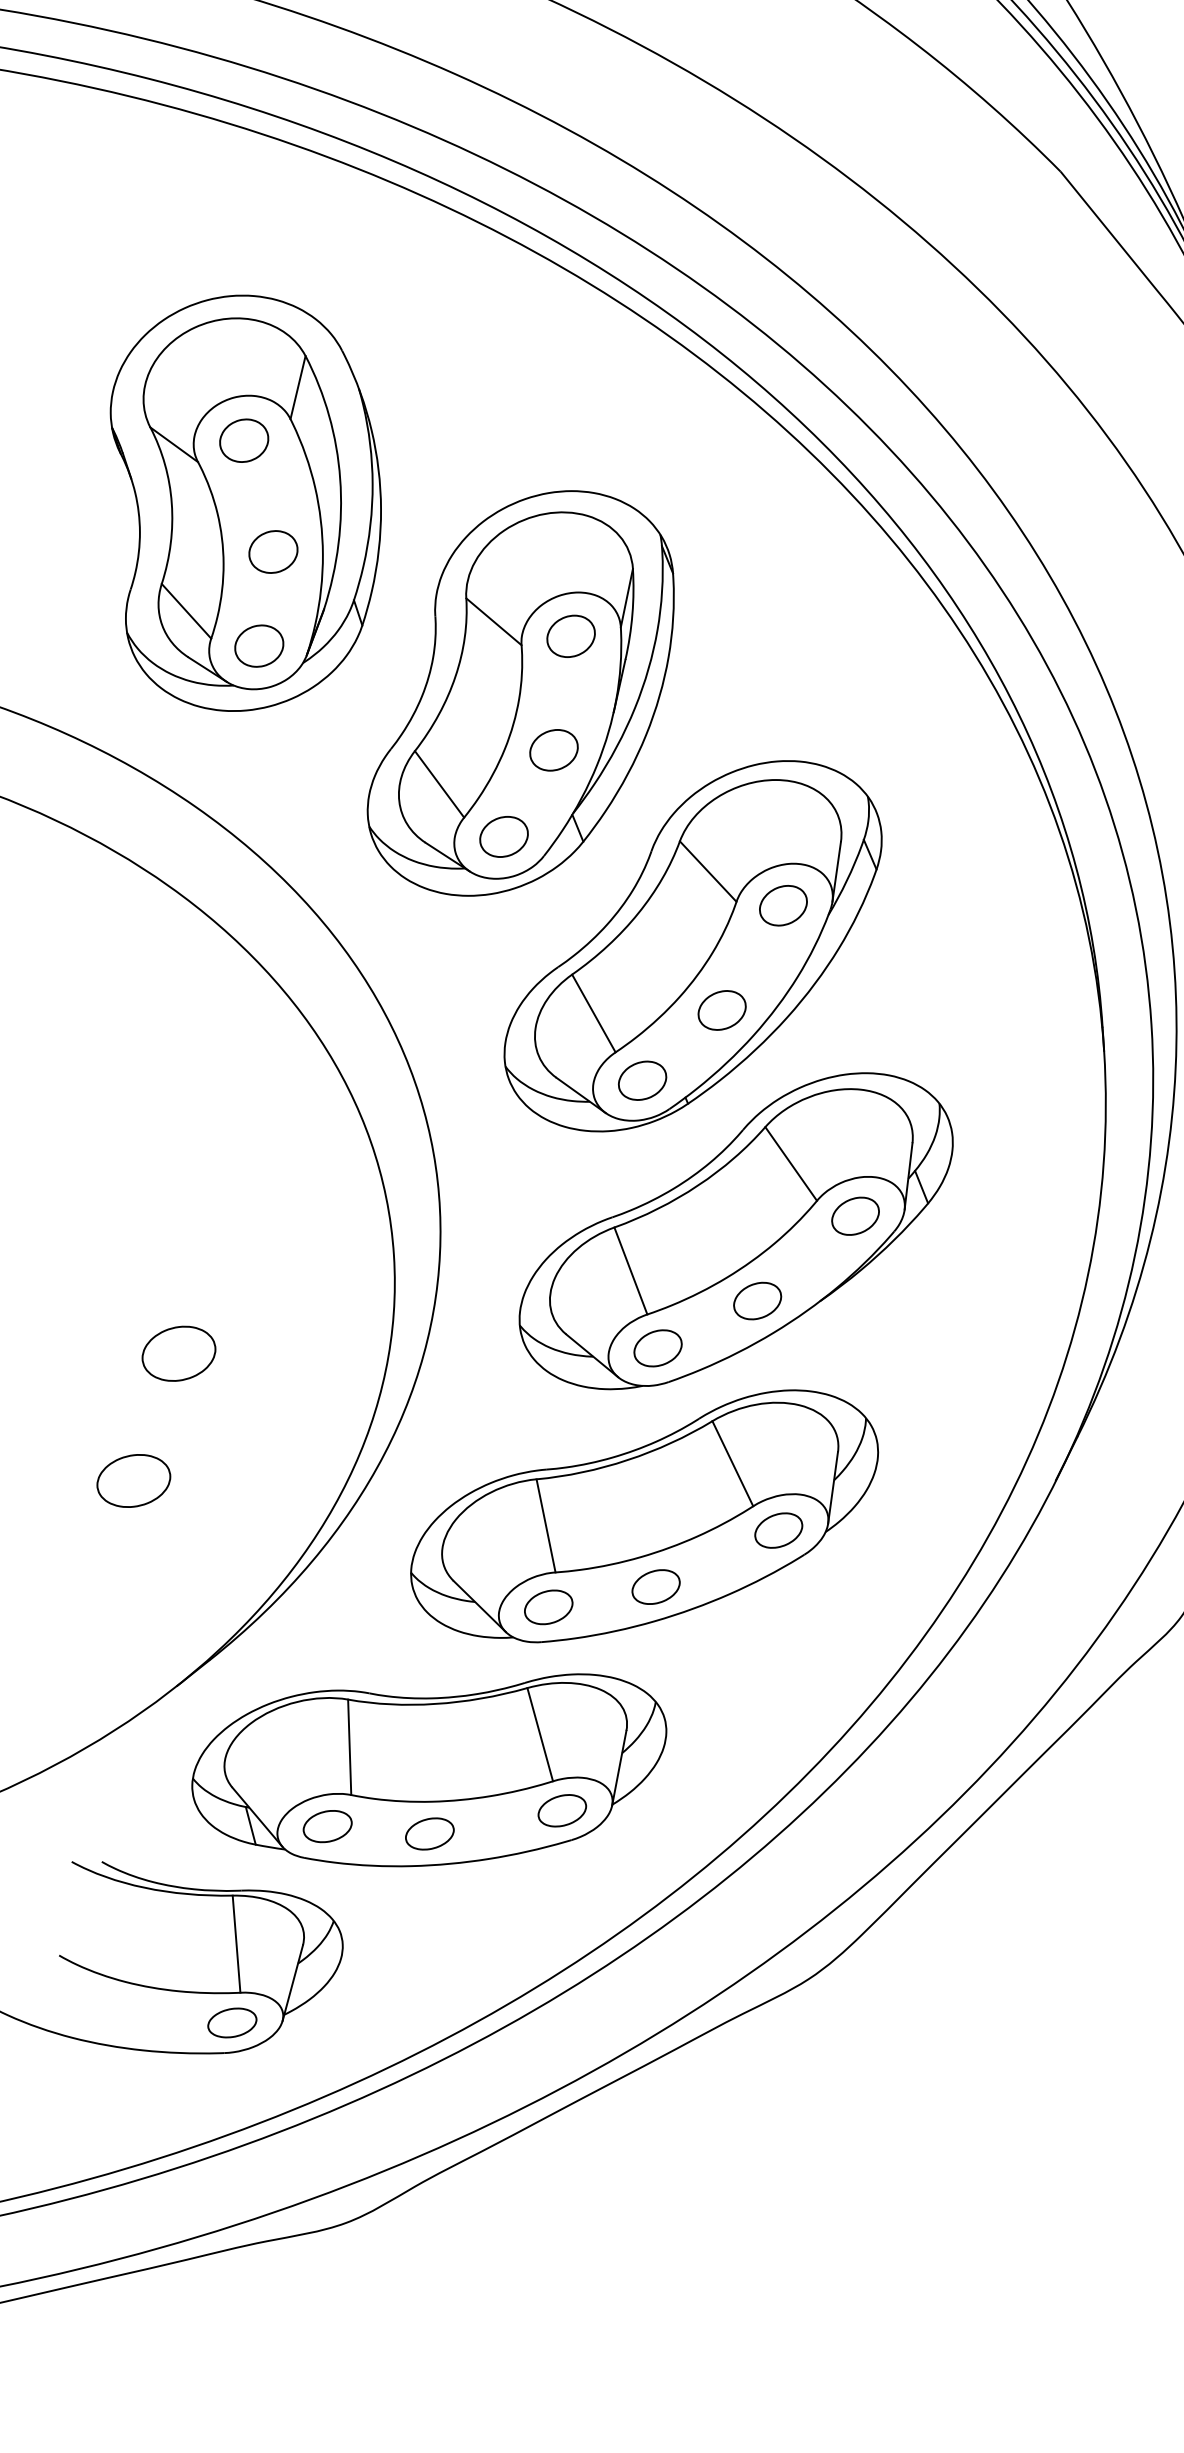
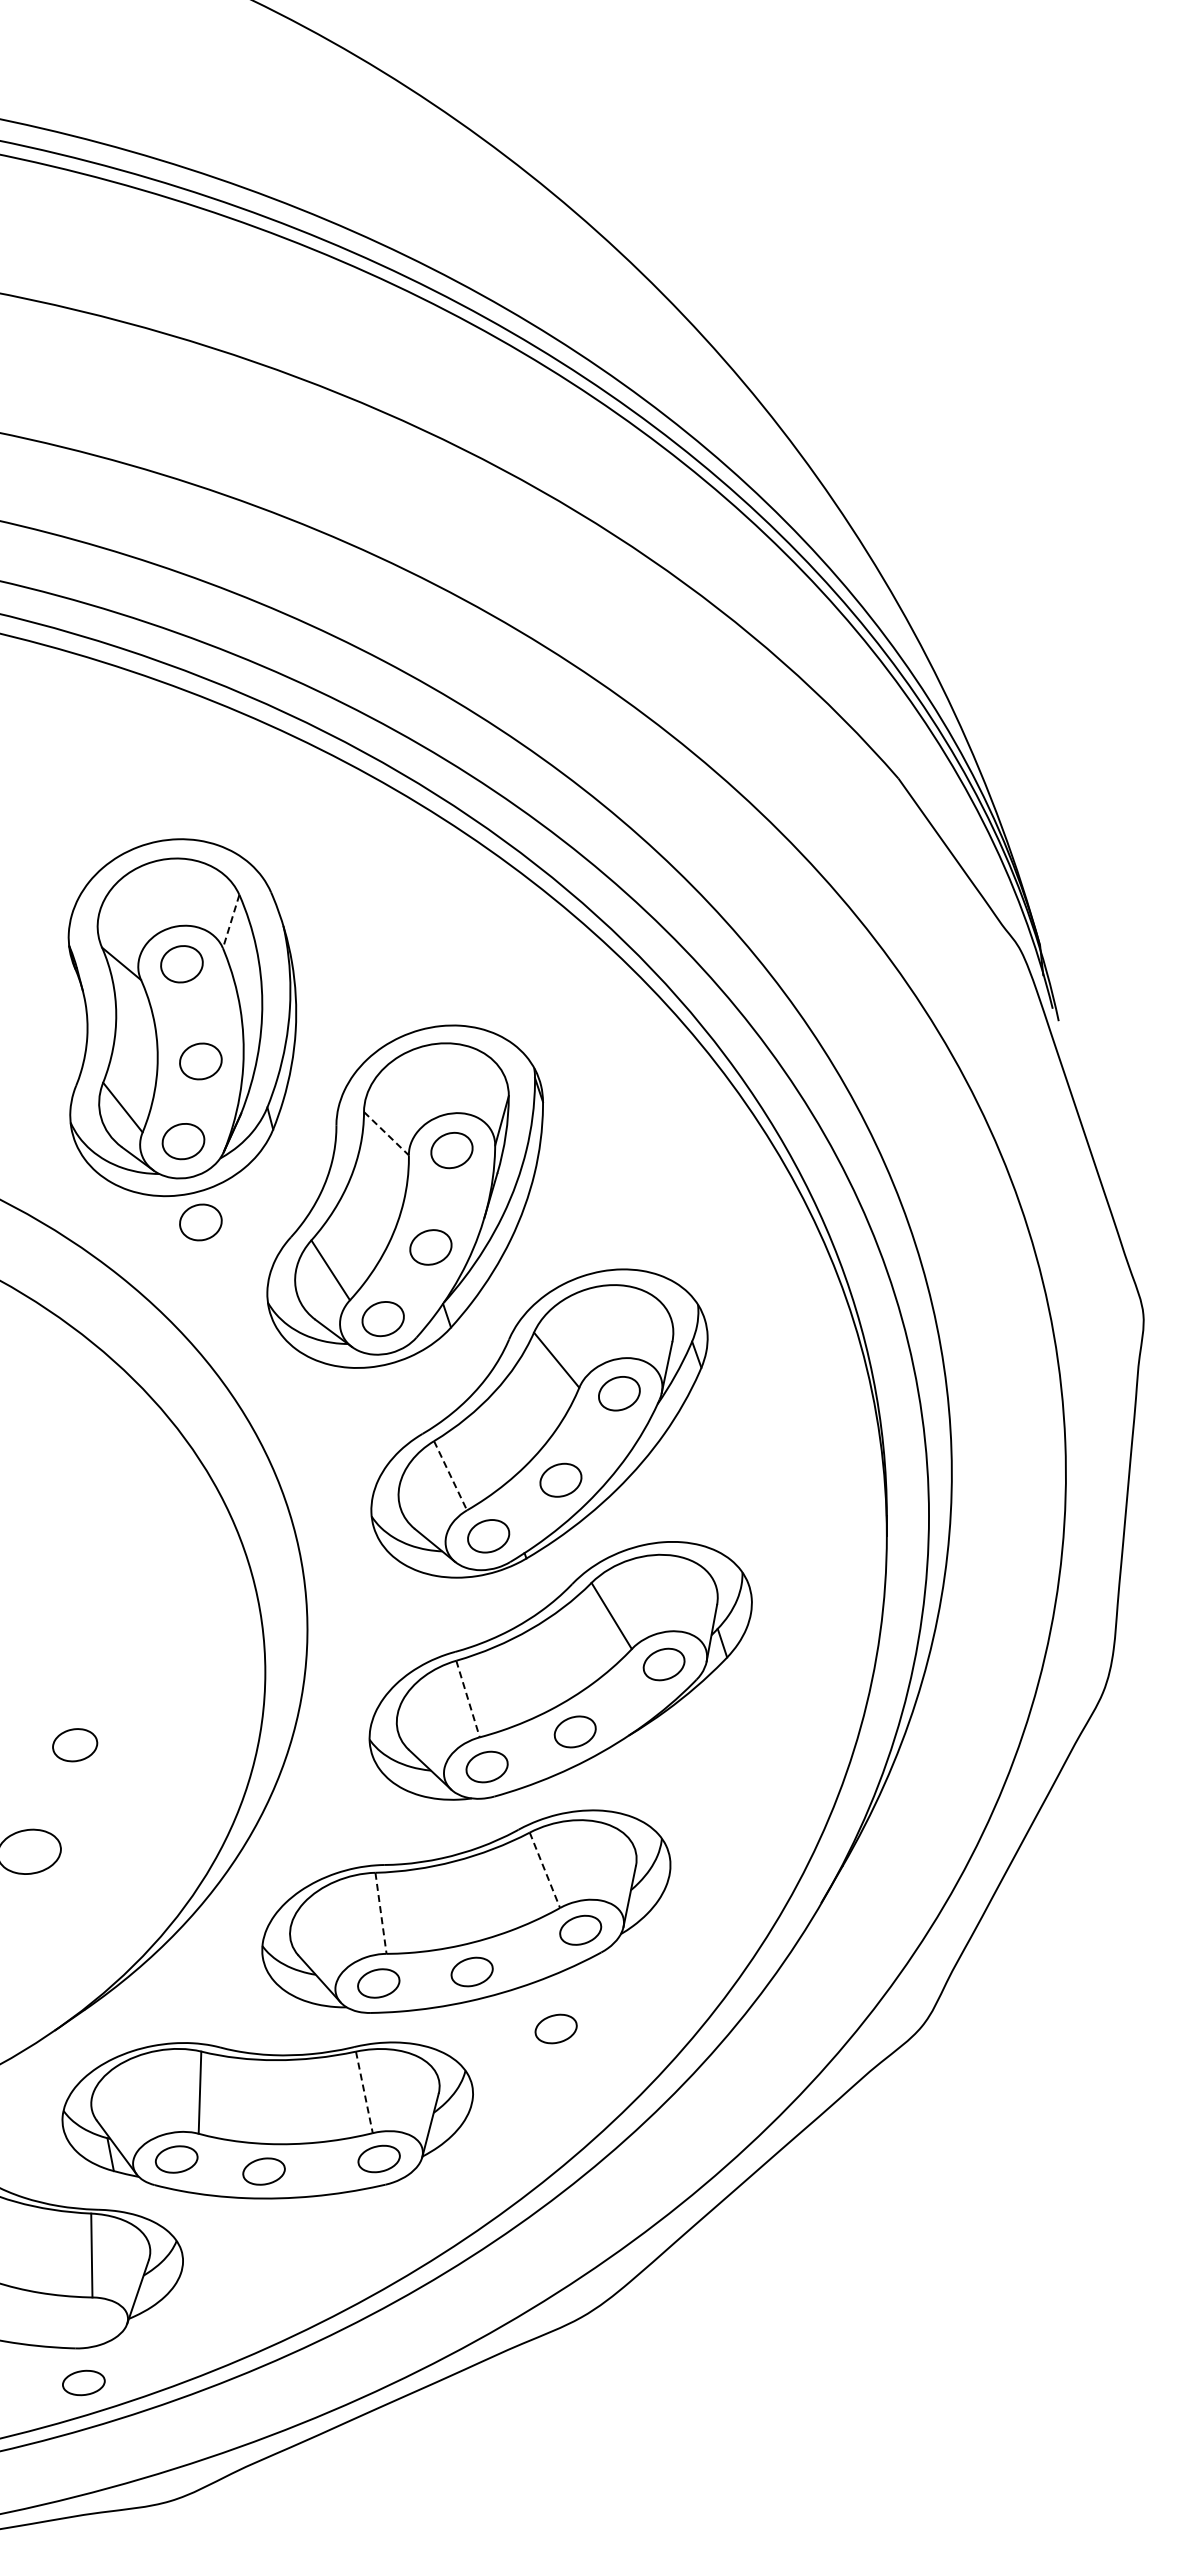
line: (298, 387) -> (231, 921), solid -> dashed
line: (494, 622) -> (386, 1134), solid -> dashed
part: (285, 738) -> (200, 1222), added
line: (593, 1014) -> (450, 1476), solid -> dashed
line: (631, 1271) -> (468, 1699), solid -> dashed
part: (178, 1354) -> (74, 1745), size x0.7
line: (732, 1463) -> (544, 1870), solid -> dashed
line: (546, 1526) -> (381, 1913), solid -> dashed
part: (756, 1646) -> (555, 2028), added
line: (540, 1734) -> (364, 2092), solid -> dashed
part: (231, 2022) -> (83, 2382), moved

